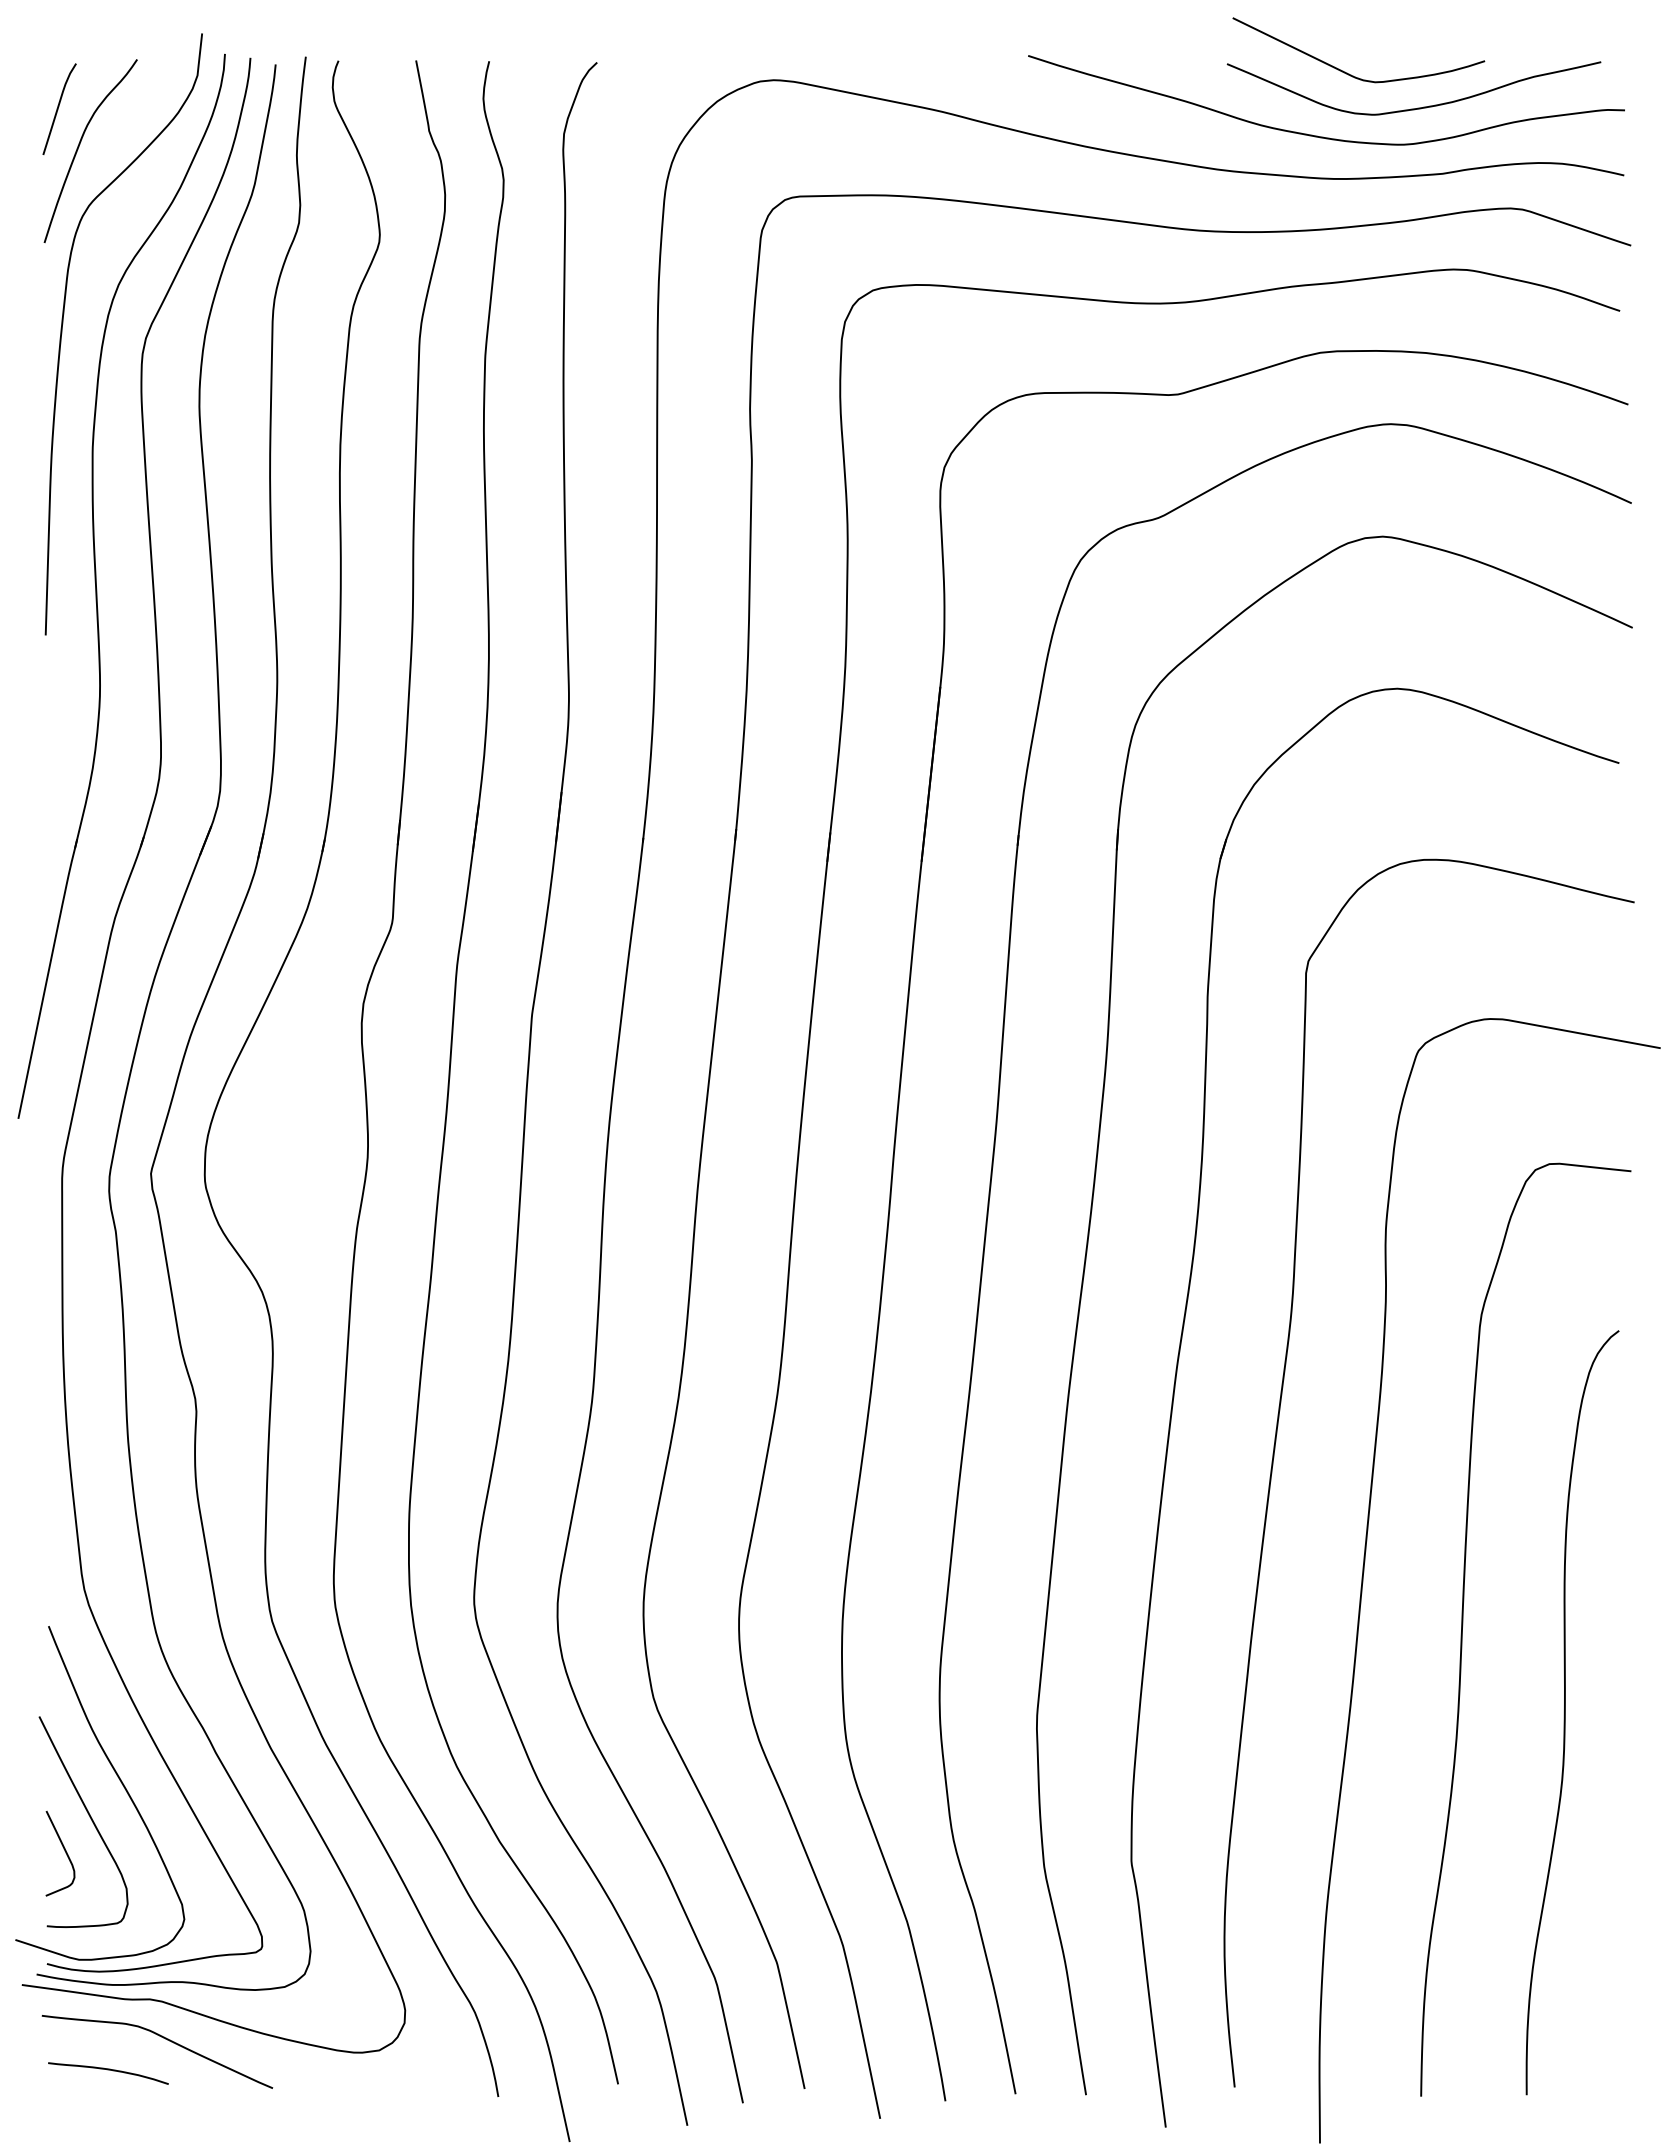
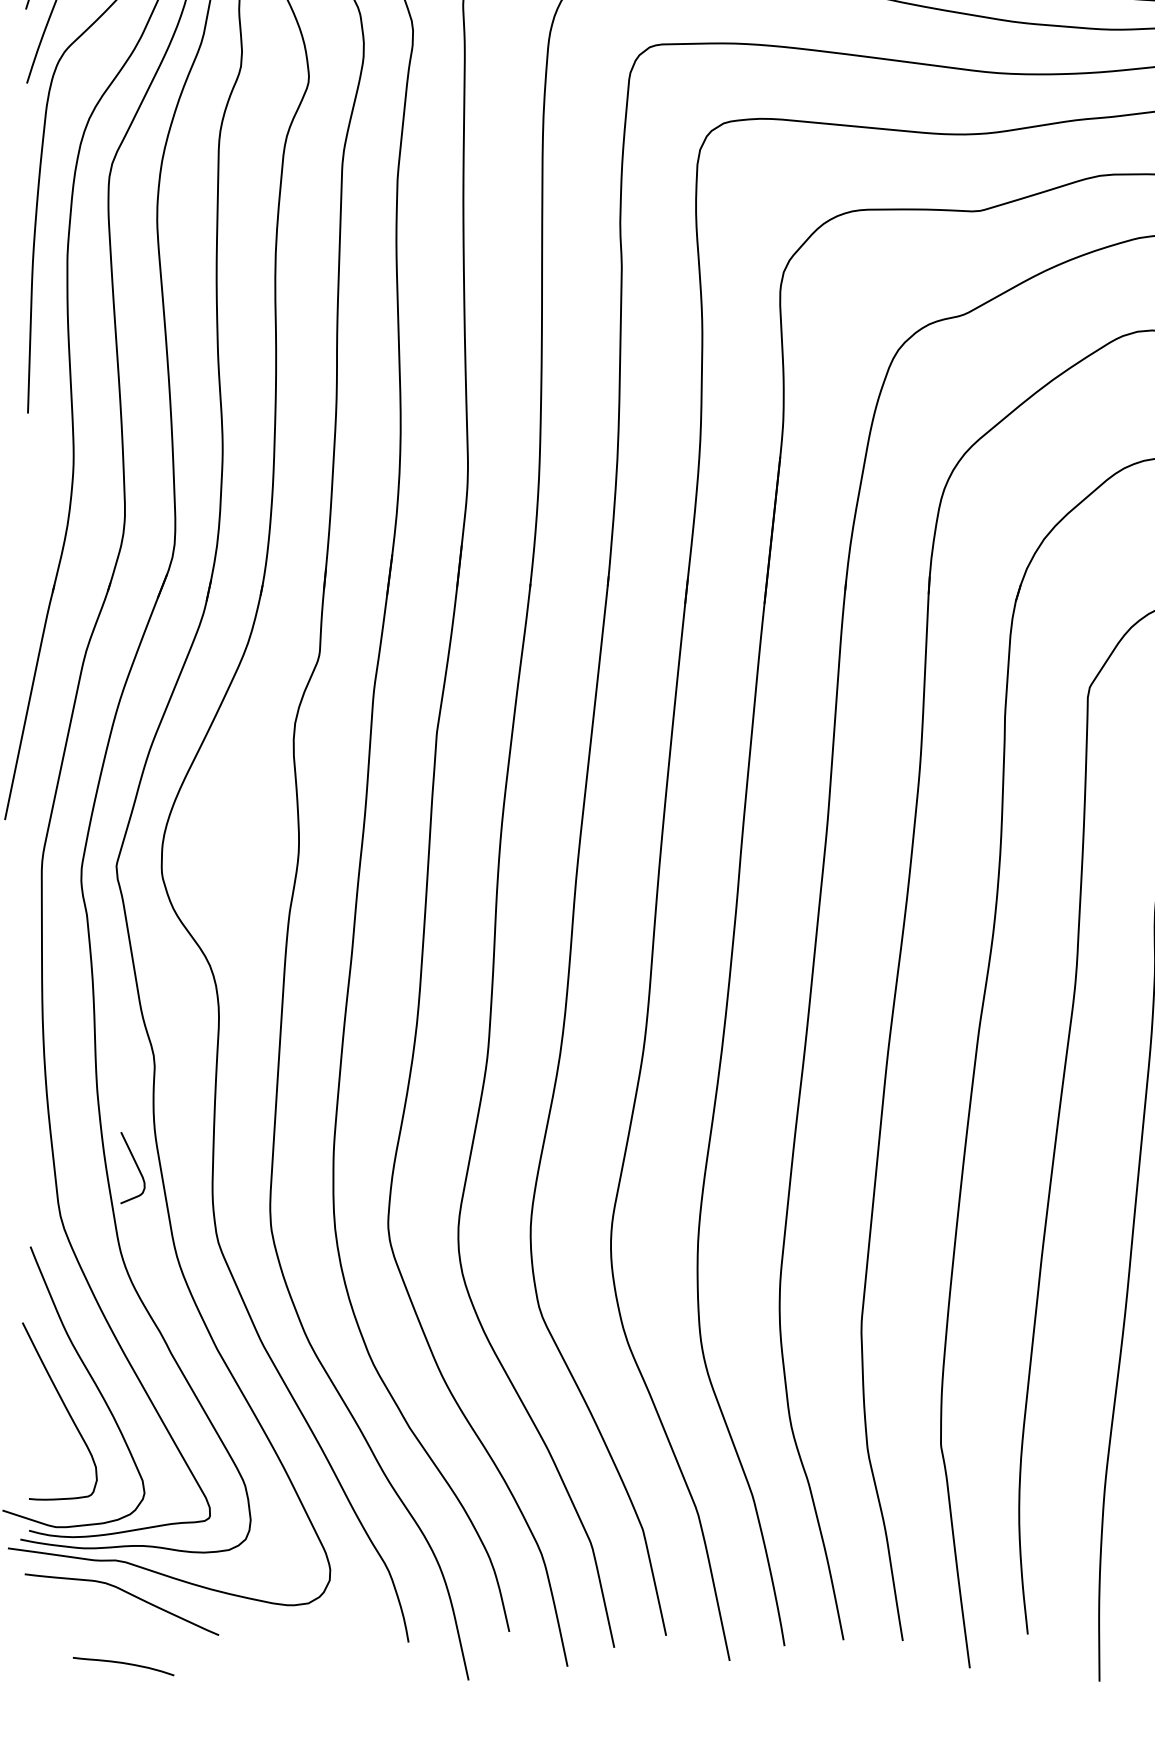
curve: (64, 1851) -> (136, 1166), moved
curve: (108, 2070) -> (123, 1664), moved

